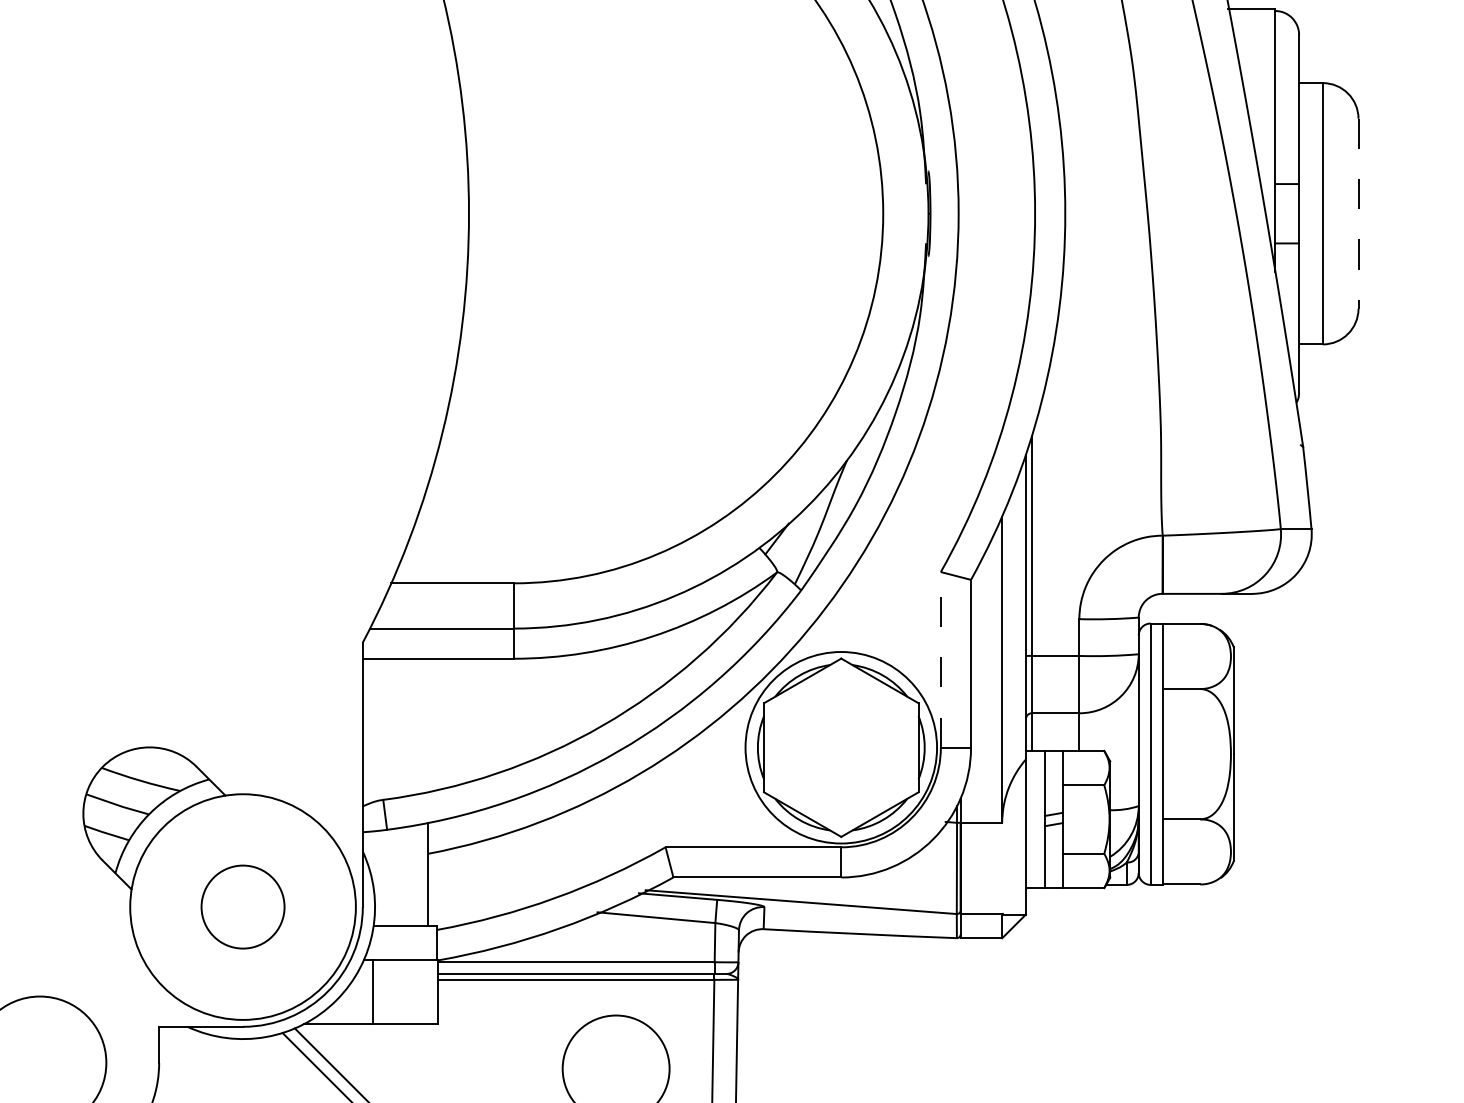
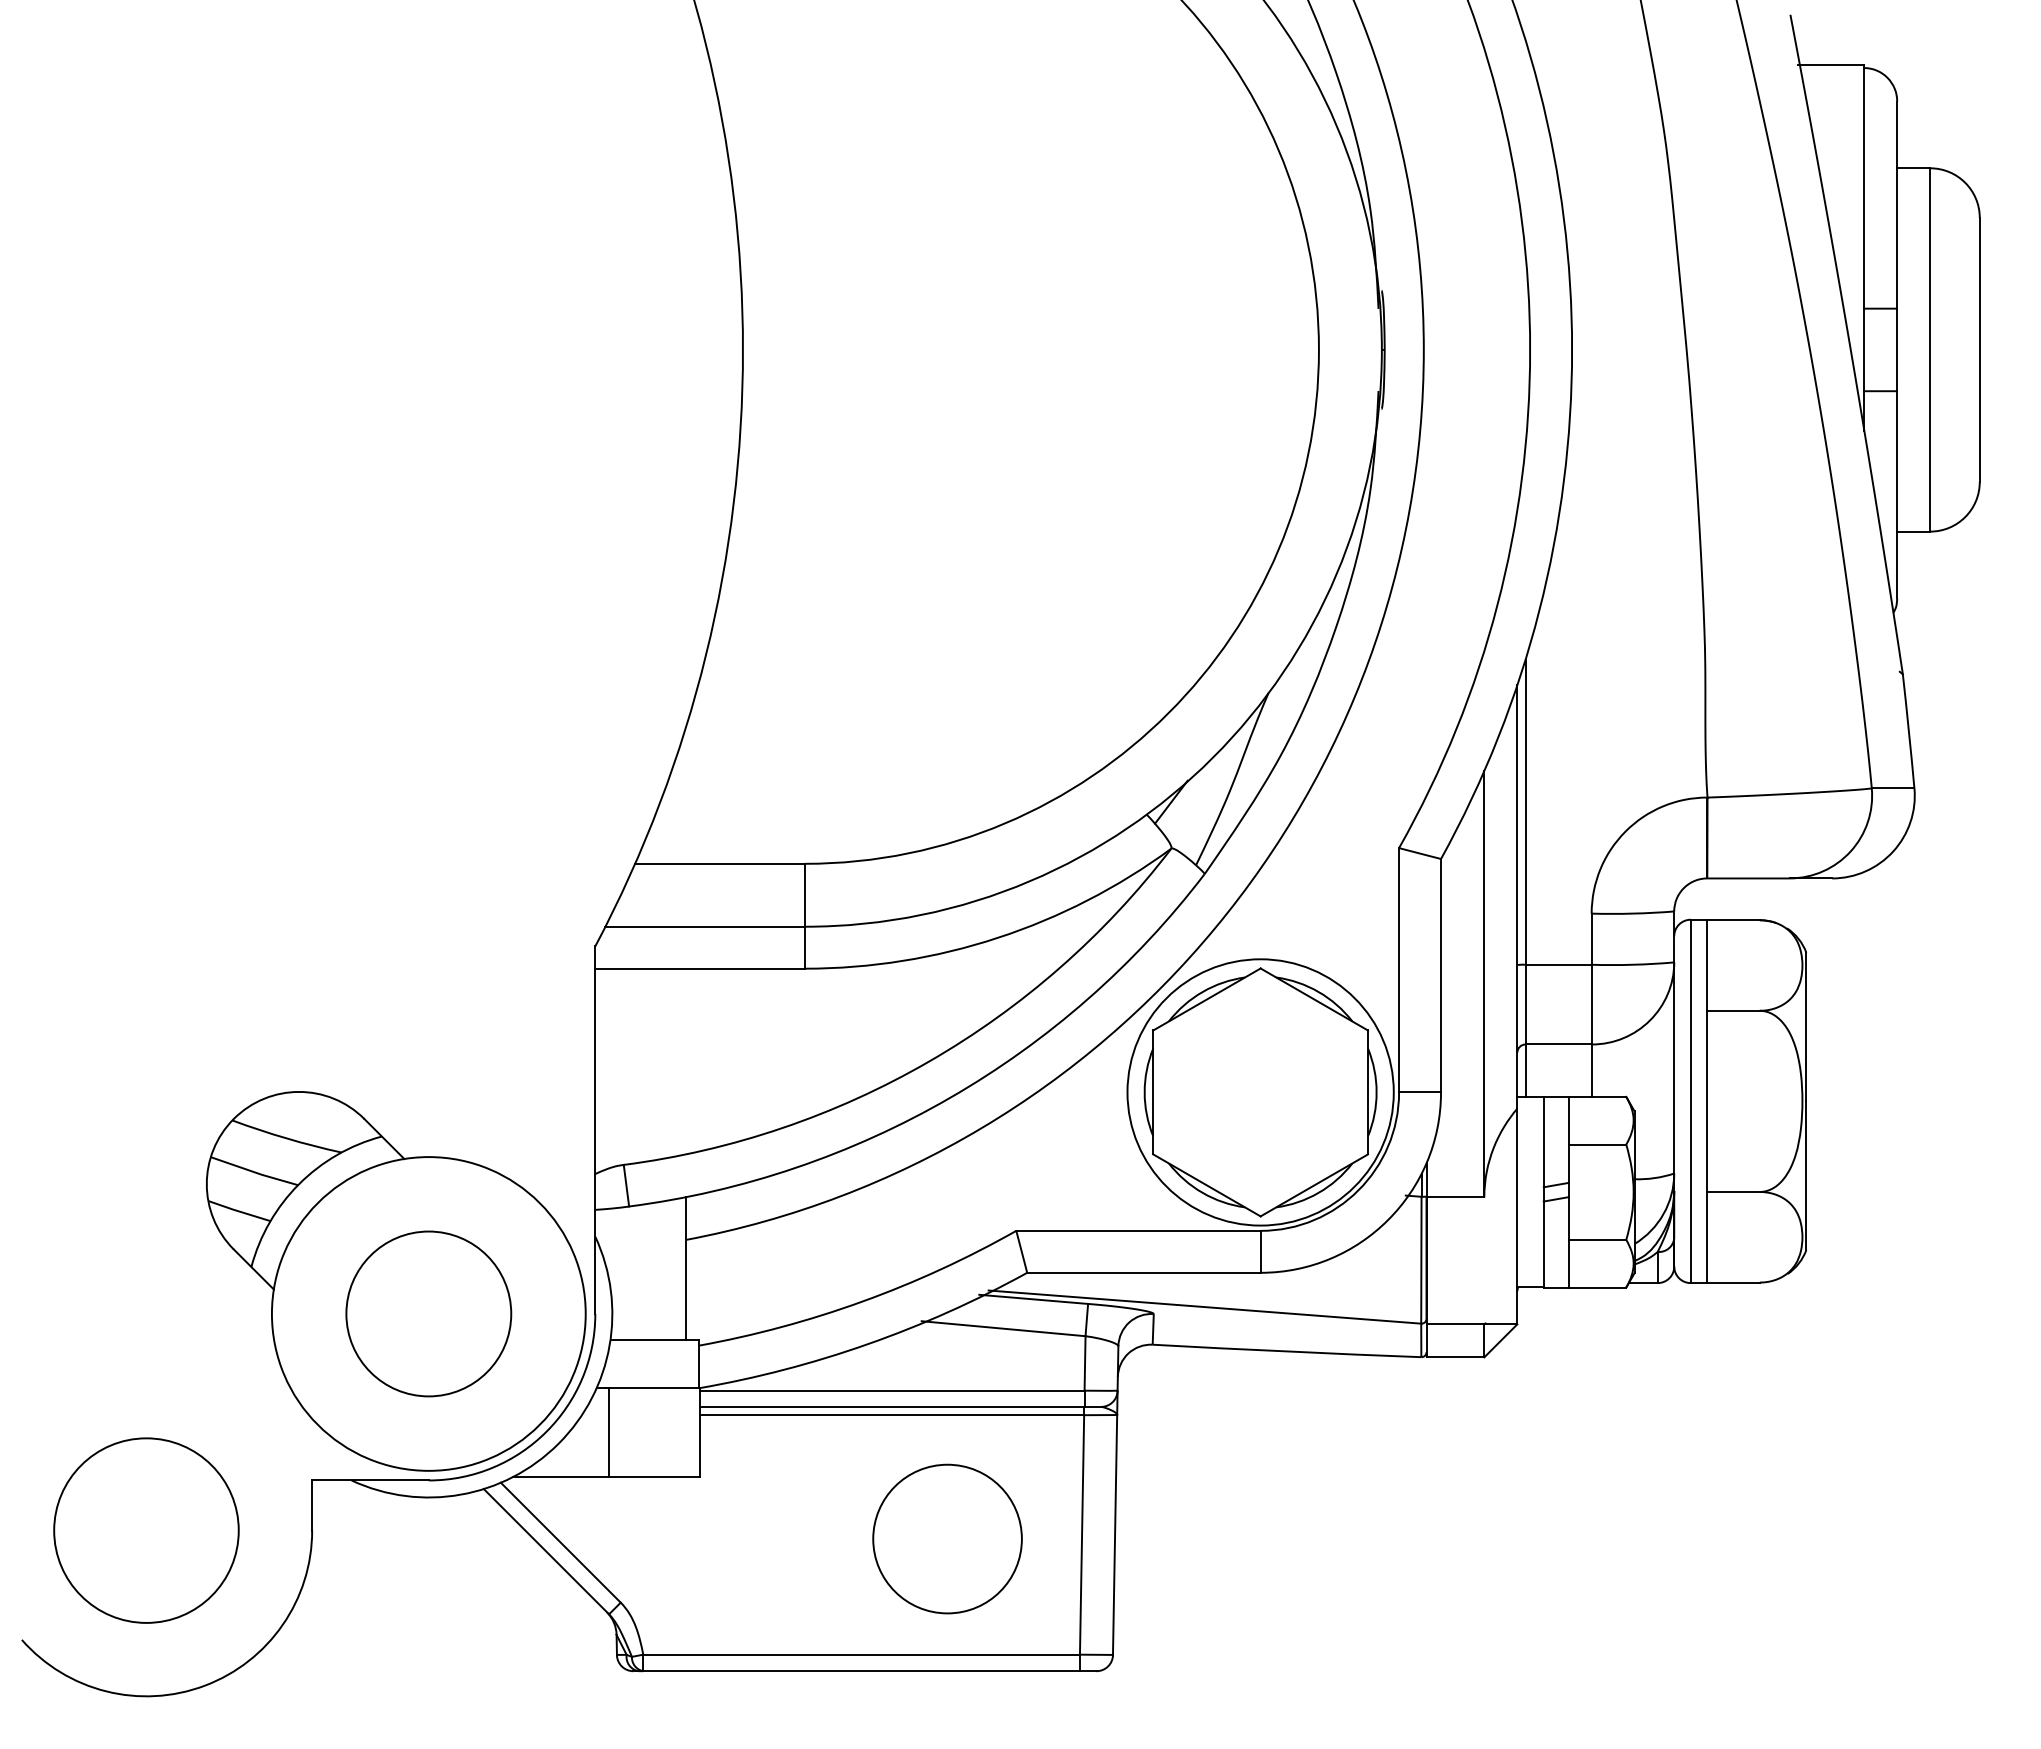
line: (1358, 214) -> (1979, 350), dashed -> solid
line: (941, 659) -> (1399, 969), dashed -> solid
circle: (242, 906) -> (428, 1313), size x1.43

